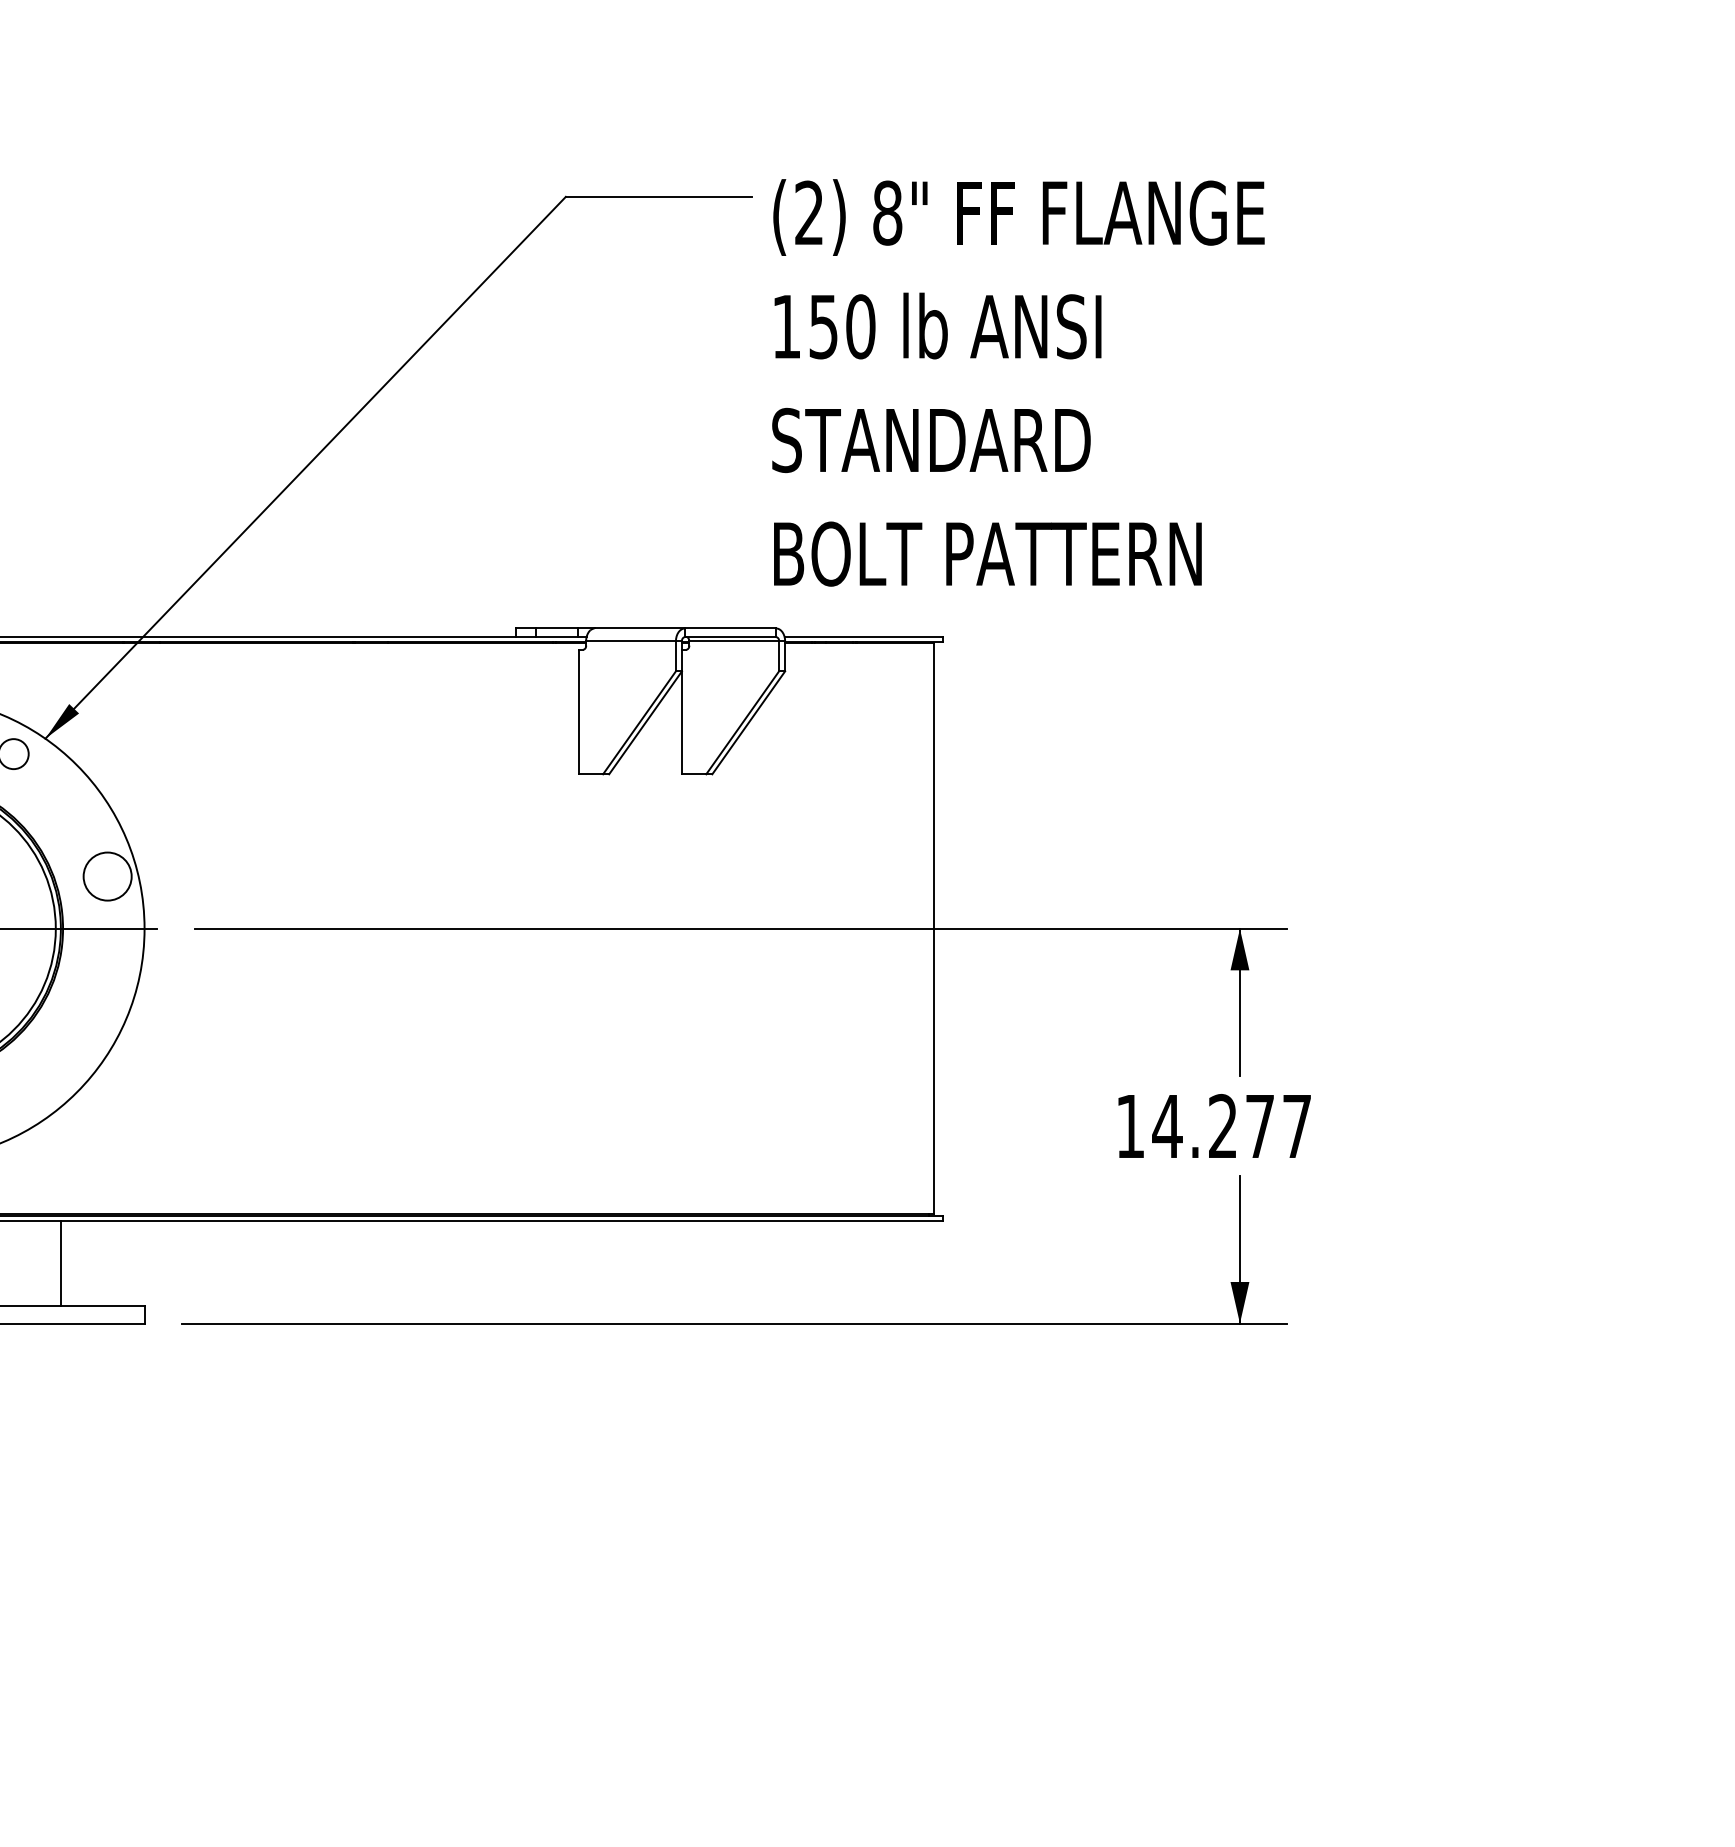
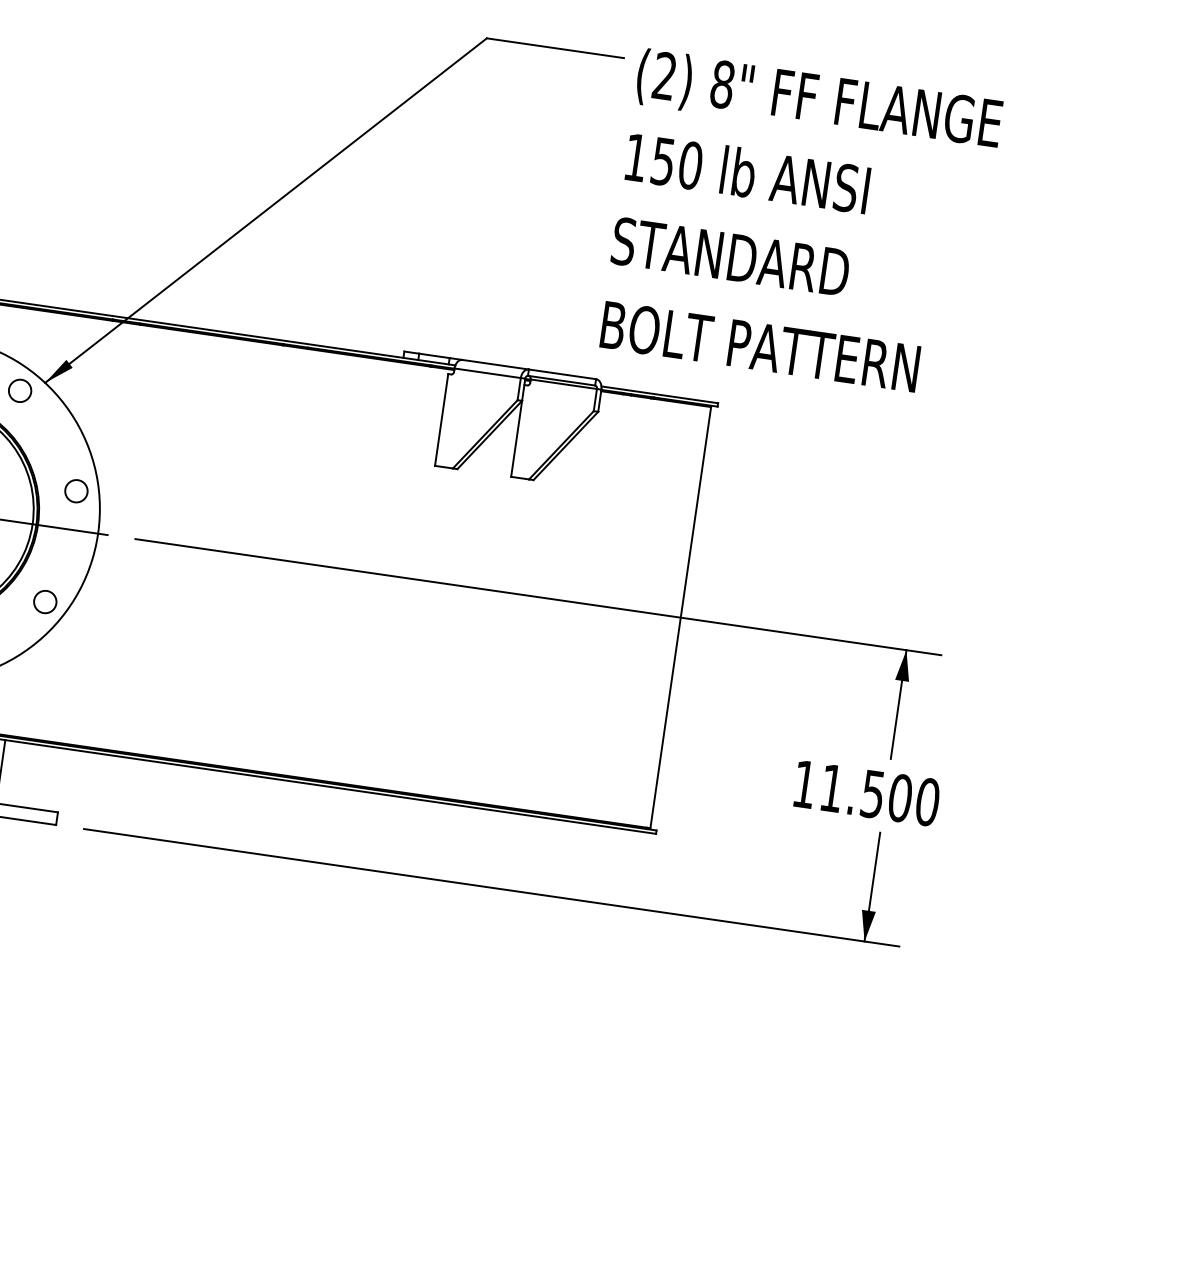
circle: (107, 876) -> (76, 491), size x0.62
circle: (87, 1029) -> (45, 601), added
text: (1231, 1126) -> (879, 795), 14.277 -> 11.500

